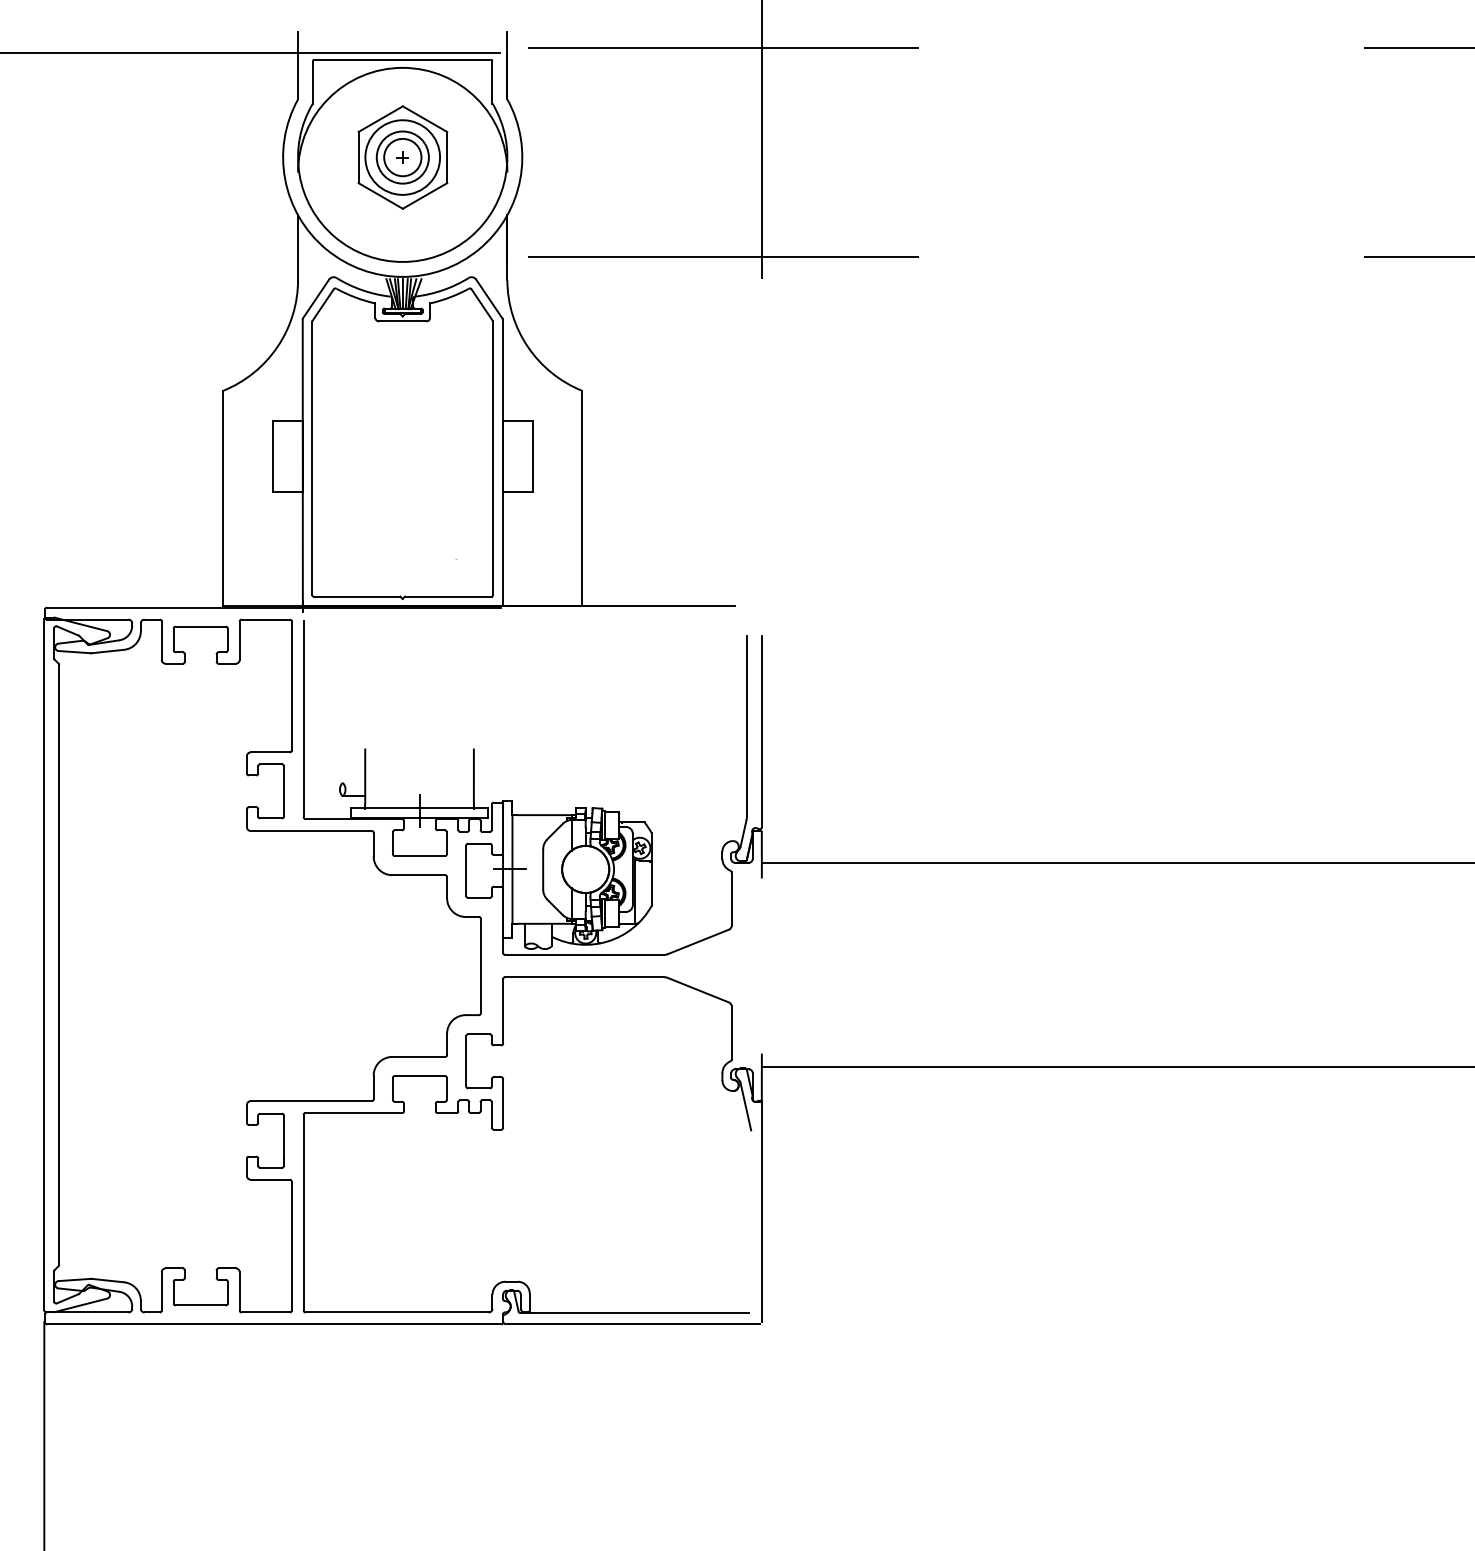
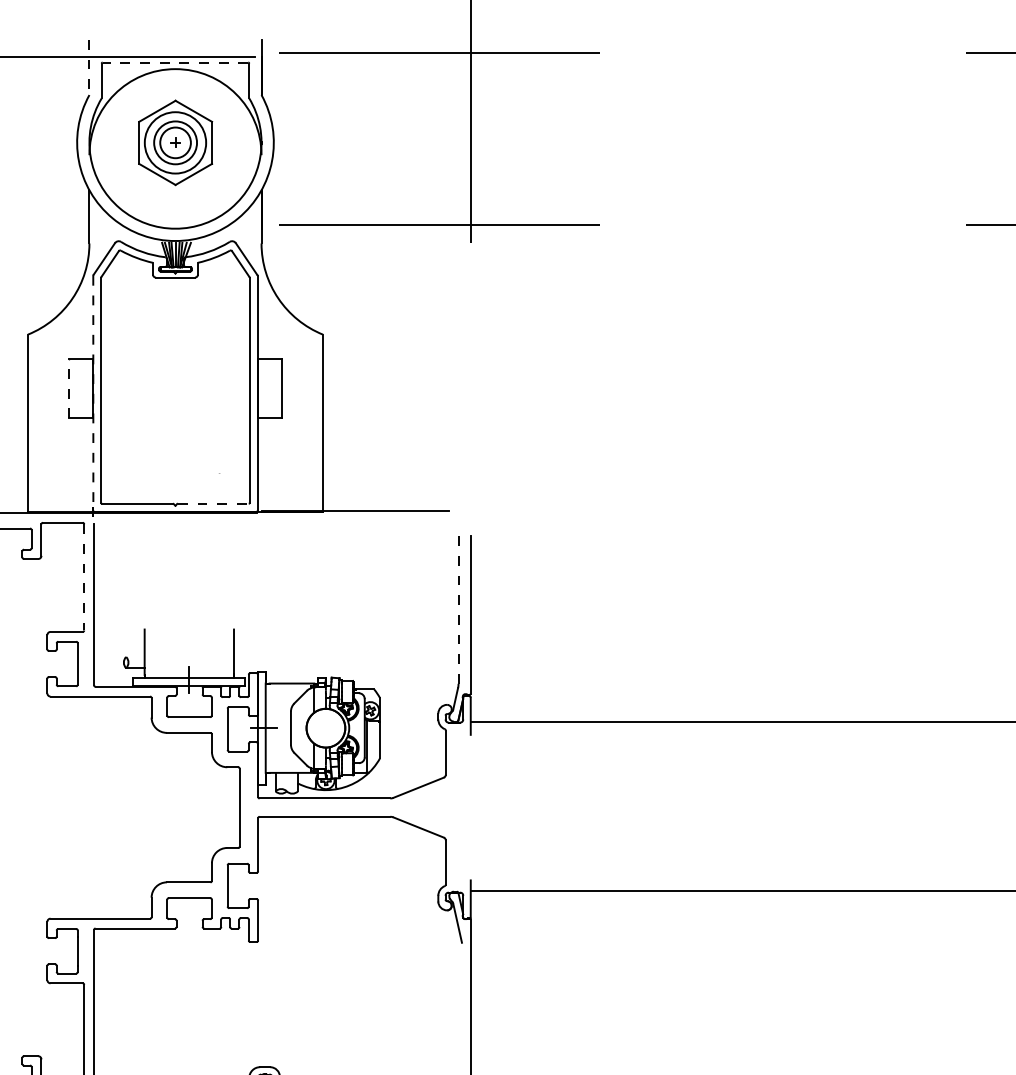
line: (402, 59) -> (175, 62), solid -> dashed
line: (298, 65) -> (89, 67), solid -> dashed
line: (272, 456) -> (68, 388), solid -> dashed
line: (302, 462) -> (93, 393), solid -> dashed
line: (449, 596) -> (213, 503), solid -> dashed
line: (291, 686) -> (84, 577), solid -> dashed
line: (746, 725) -> (458, 609), solid -> dashed

